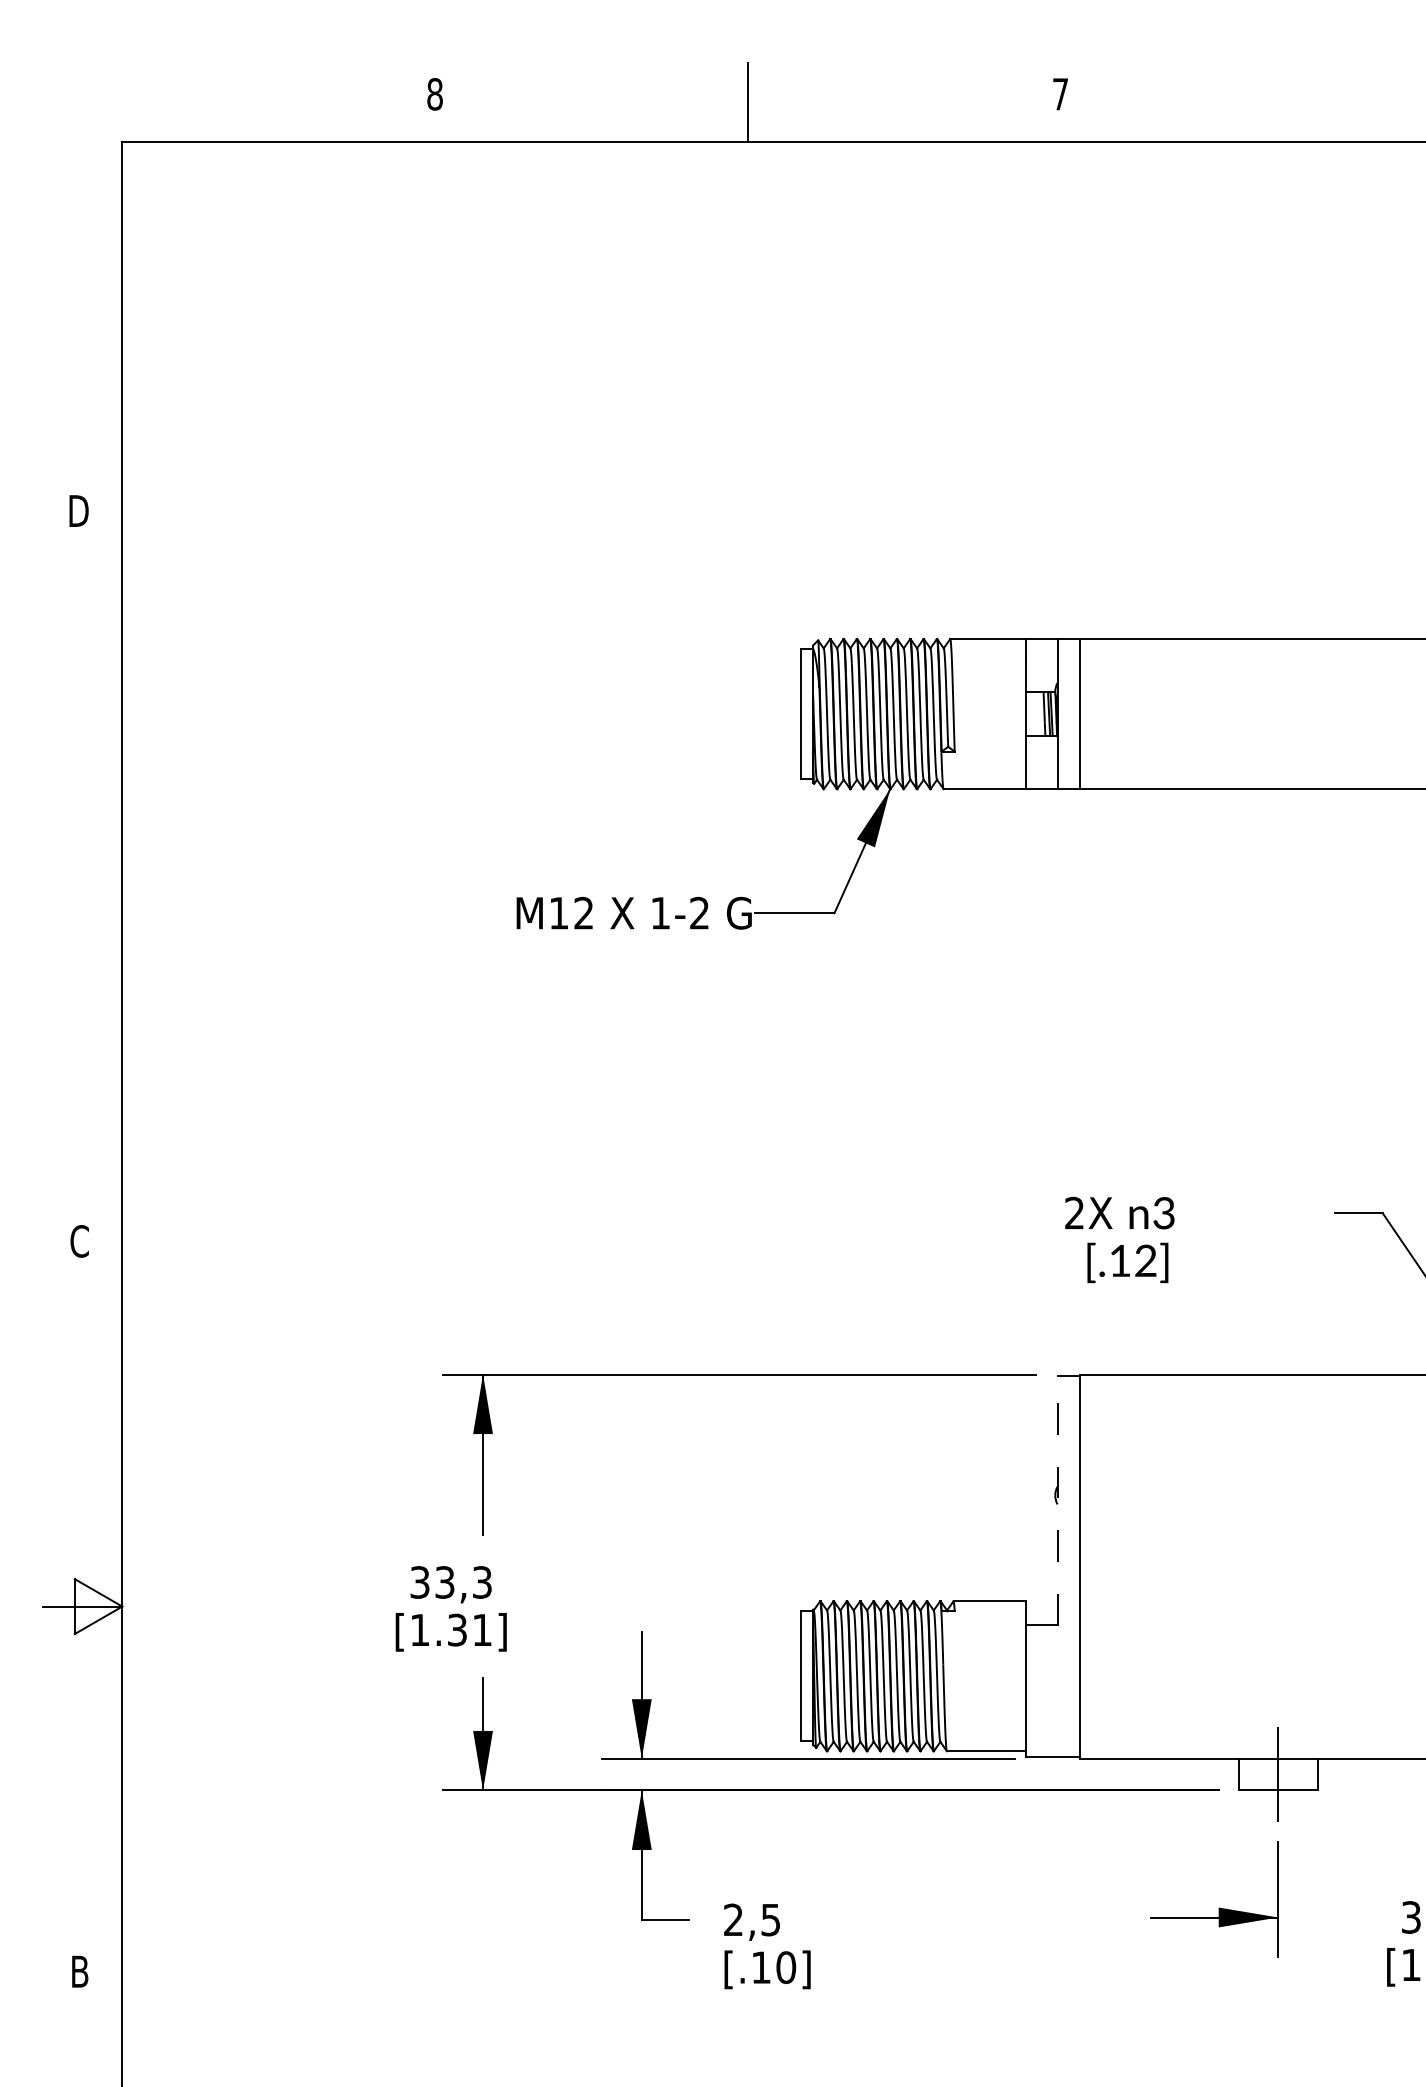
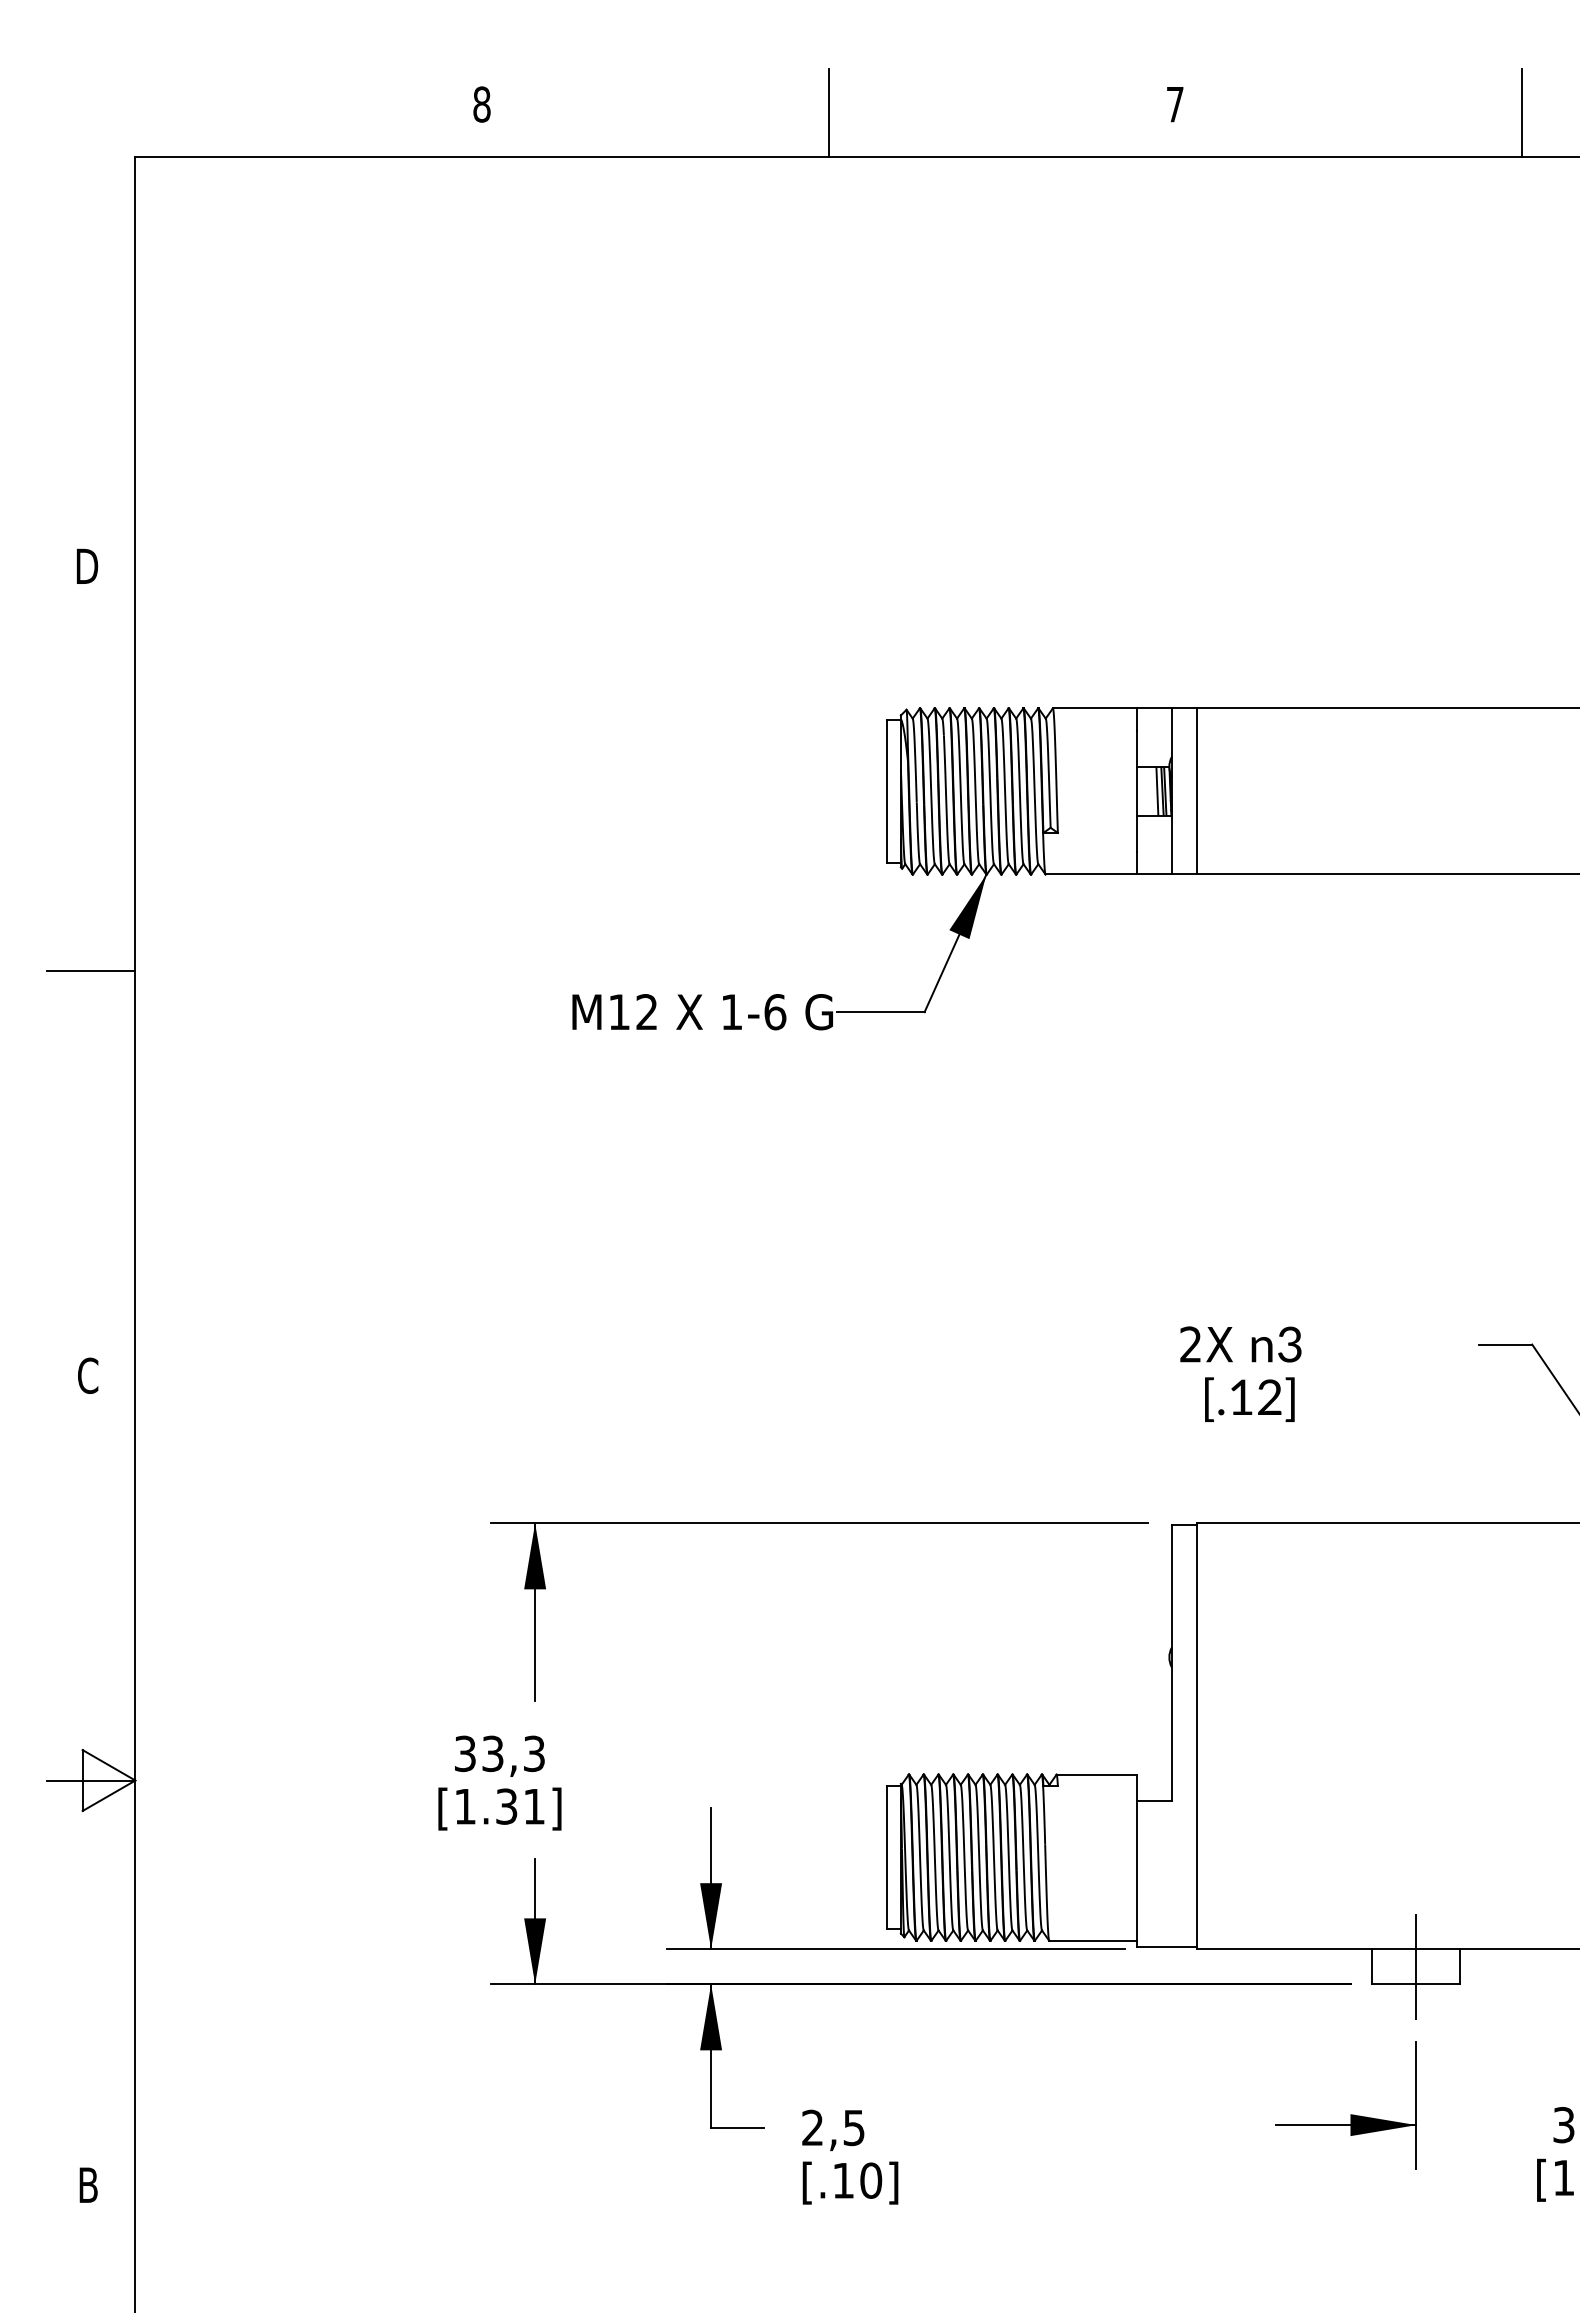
line: (1373, 102) -> (1521, 113), added
line: (82, 876) -> (91, 971), added
text: (699, 913) -> (775, 1012), 1-2 -> 1-6
line: (1057, 1500) -> (1171, 1662), dashed -> solid

